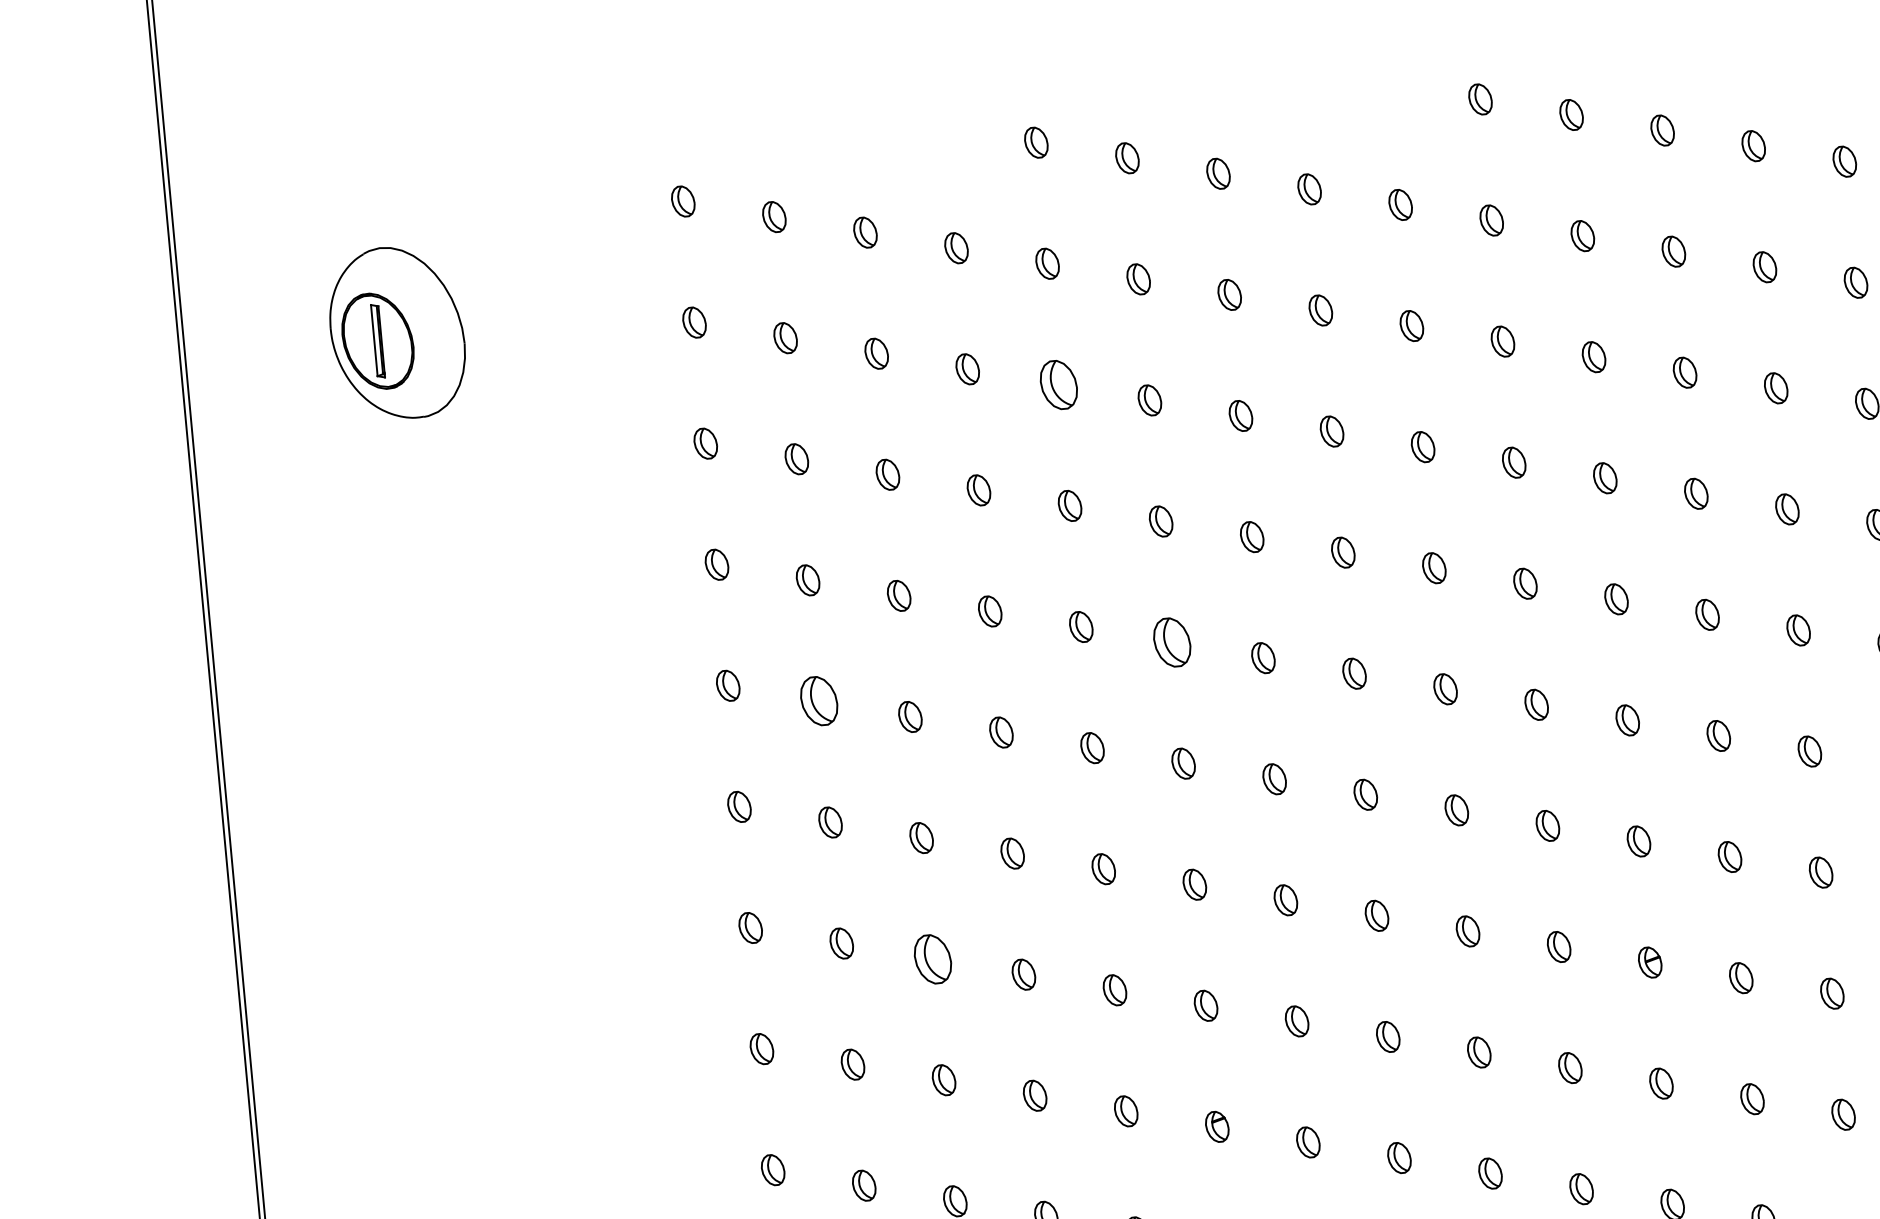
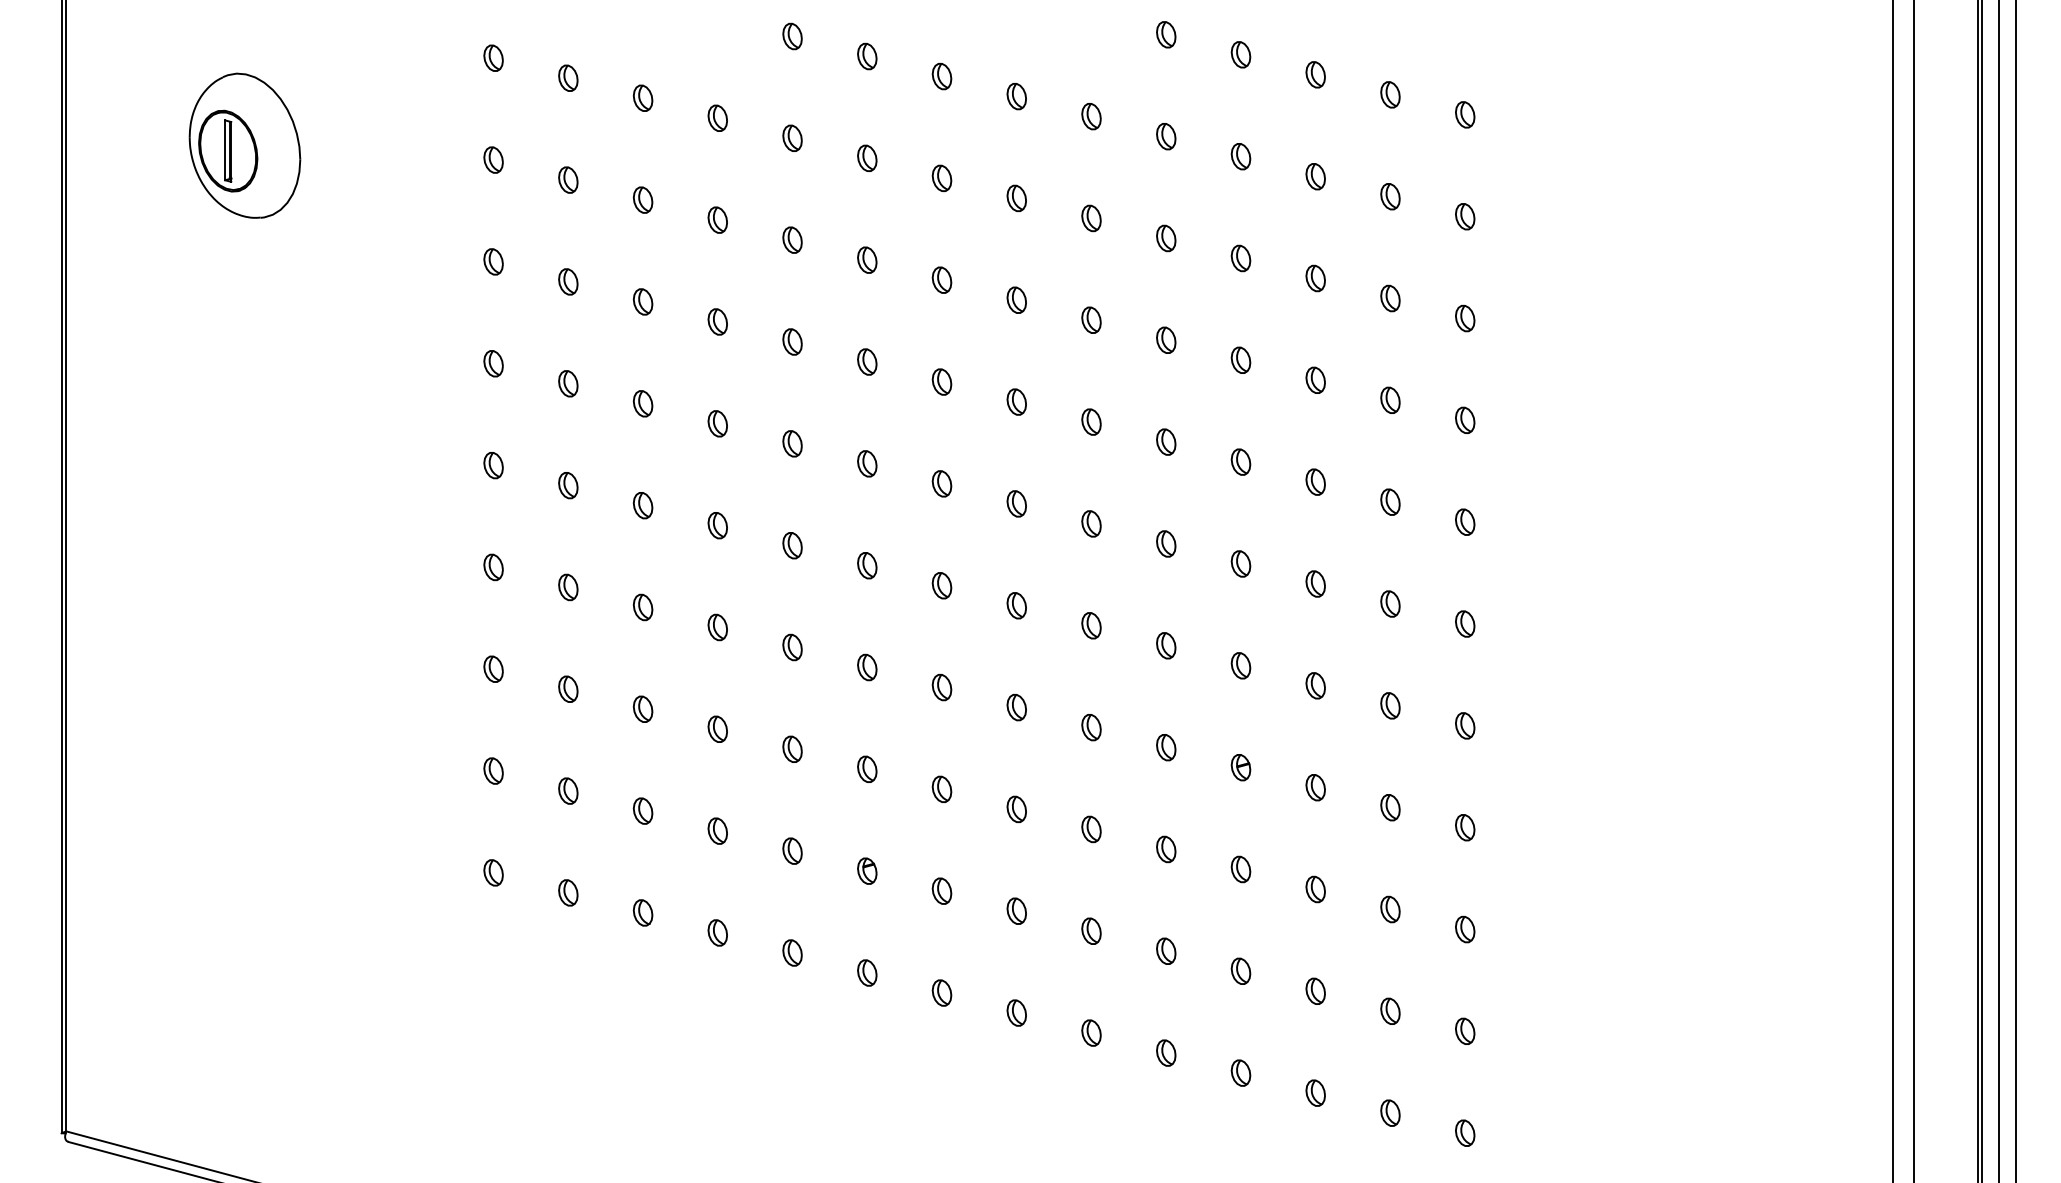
part: (1058, 384) -> (792, 239), size x0.62
part: (1172, 642) -> (867, 463), size x0.62
part: (819, 701) -> (568, 485), size x0.62
part: (932, 958) -> (642, 708), size x0.62

